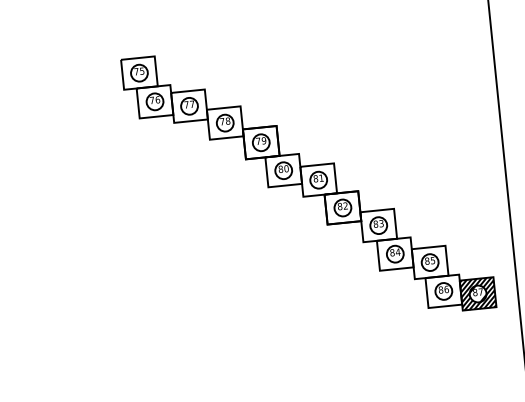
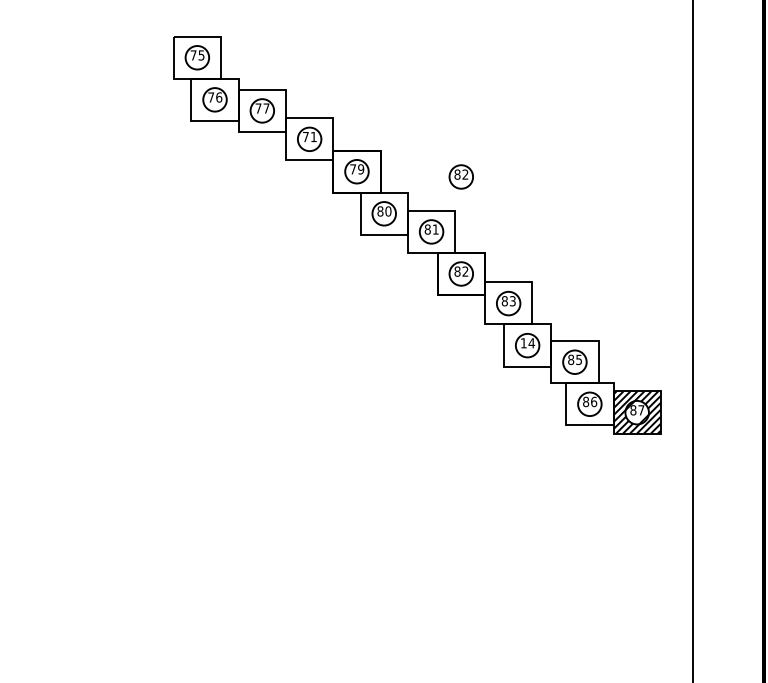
text: (227, 120) -> (313, 136), 78 -> 71
part: (335, 138) -> (460, 176), added
text: (392, 252) -> (523, 343), 84 -> 14

